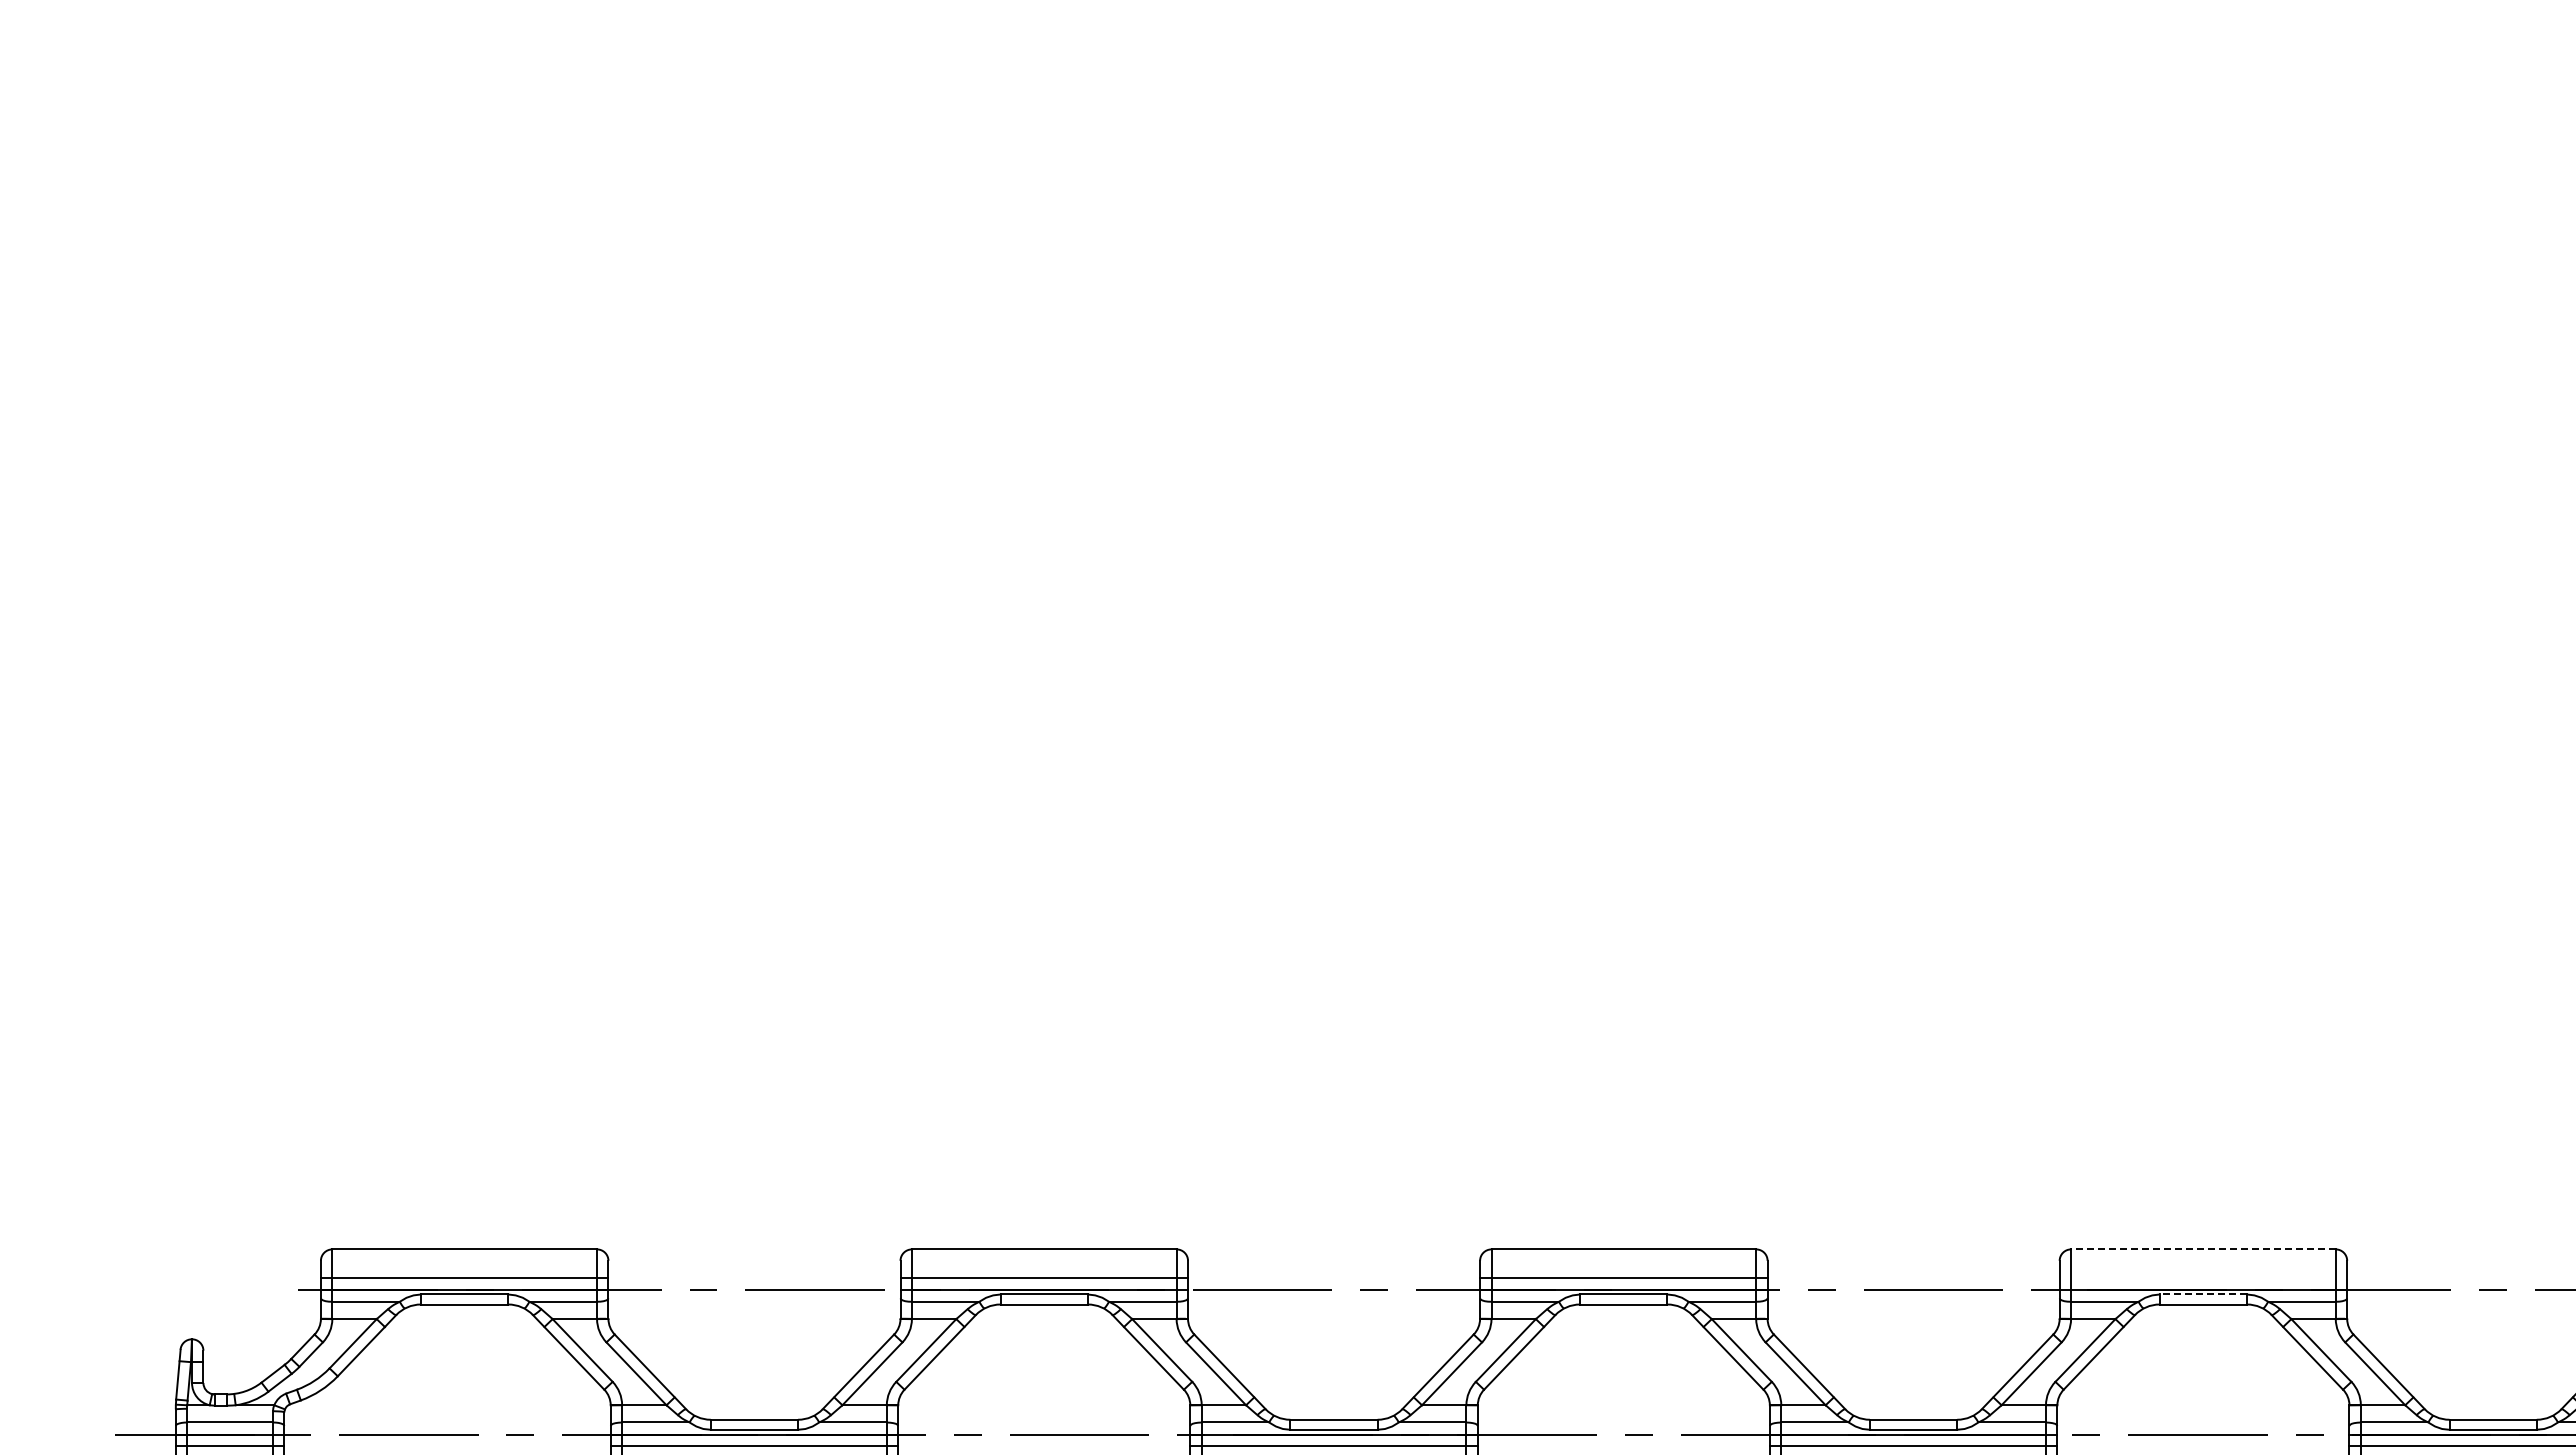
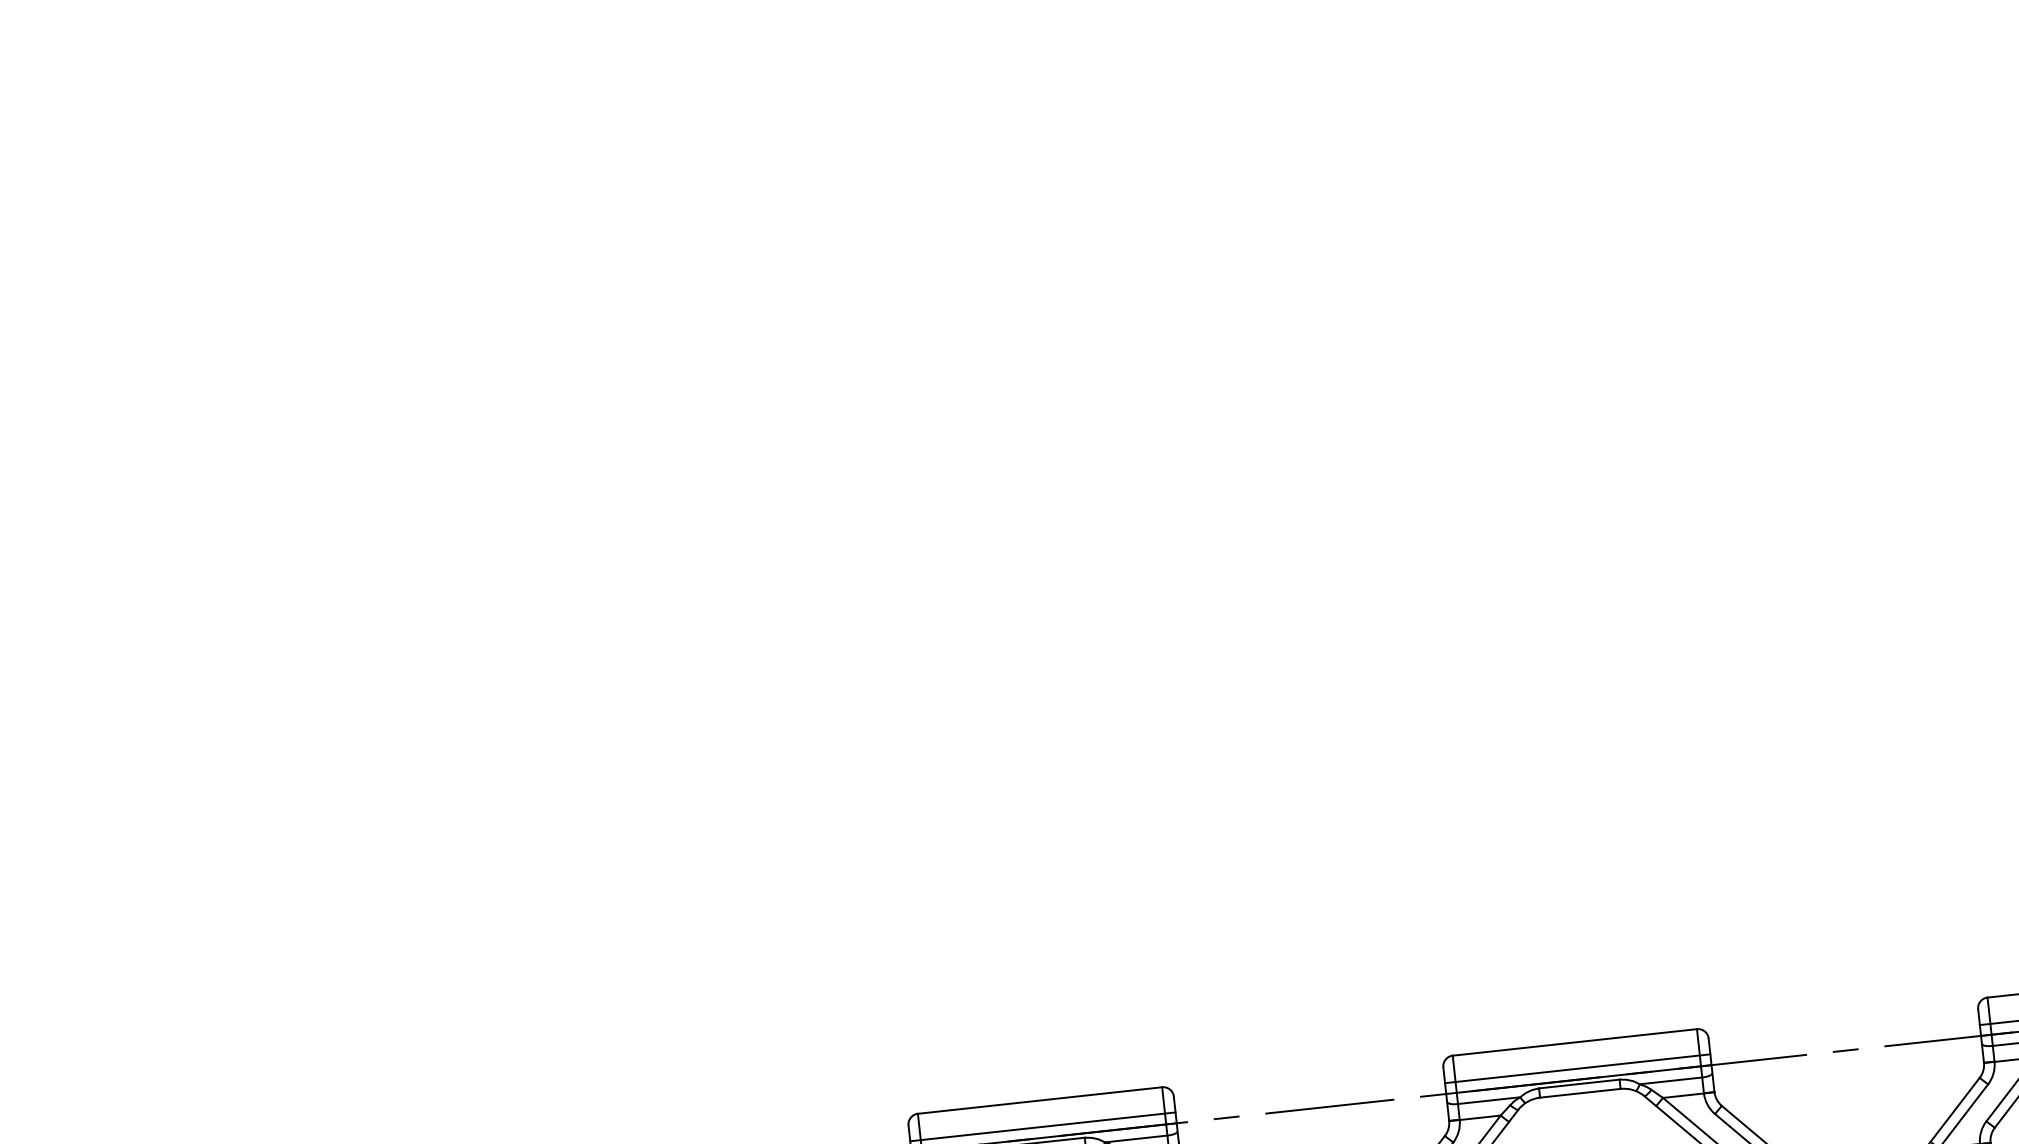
line: (2202, 1249) -> (1574, 1042), dashed -> solid
line: (2203, 1277) -> (1577, 1068), added
line: (2203, 1294) -> (1579, 1084), dashed -> solid

